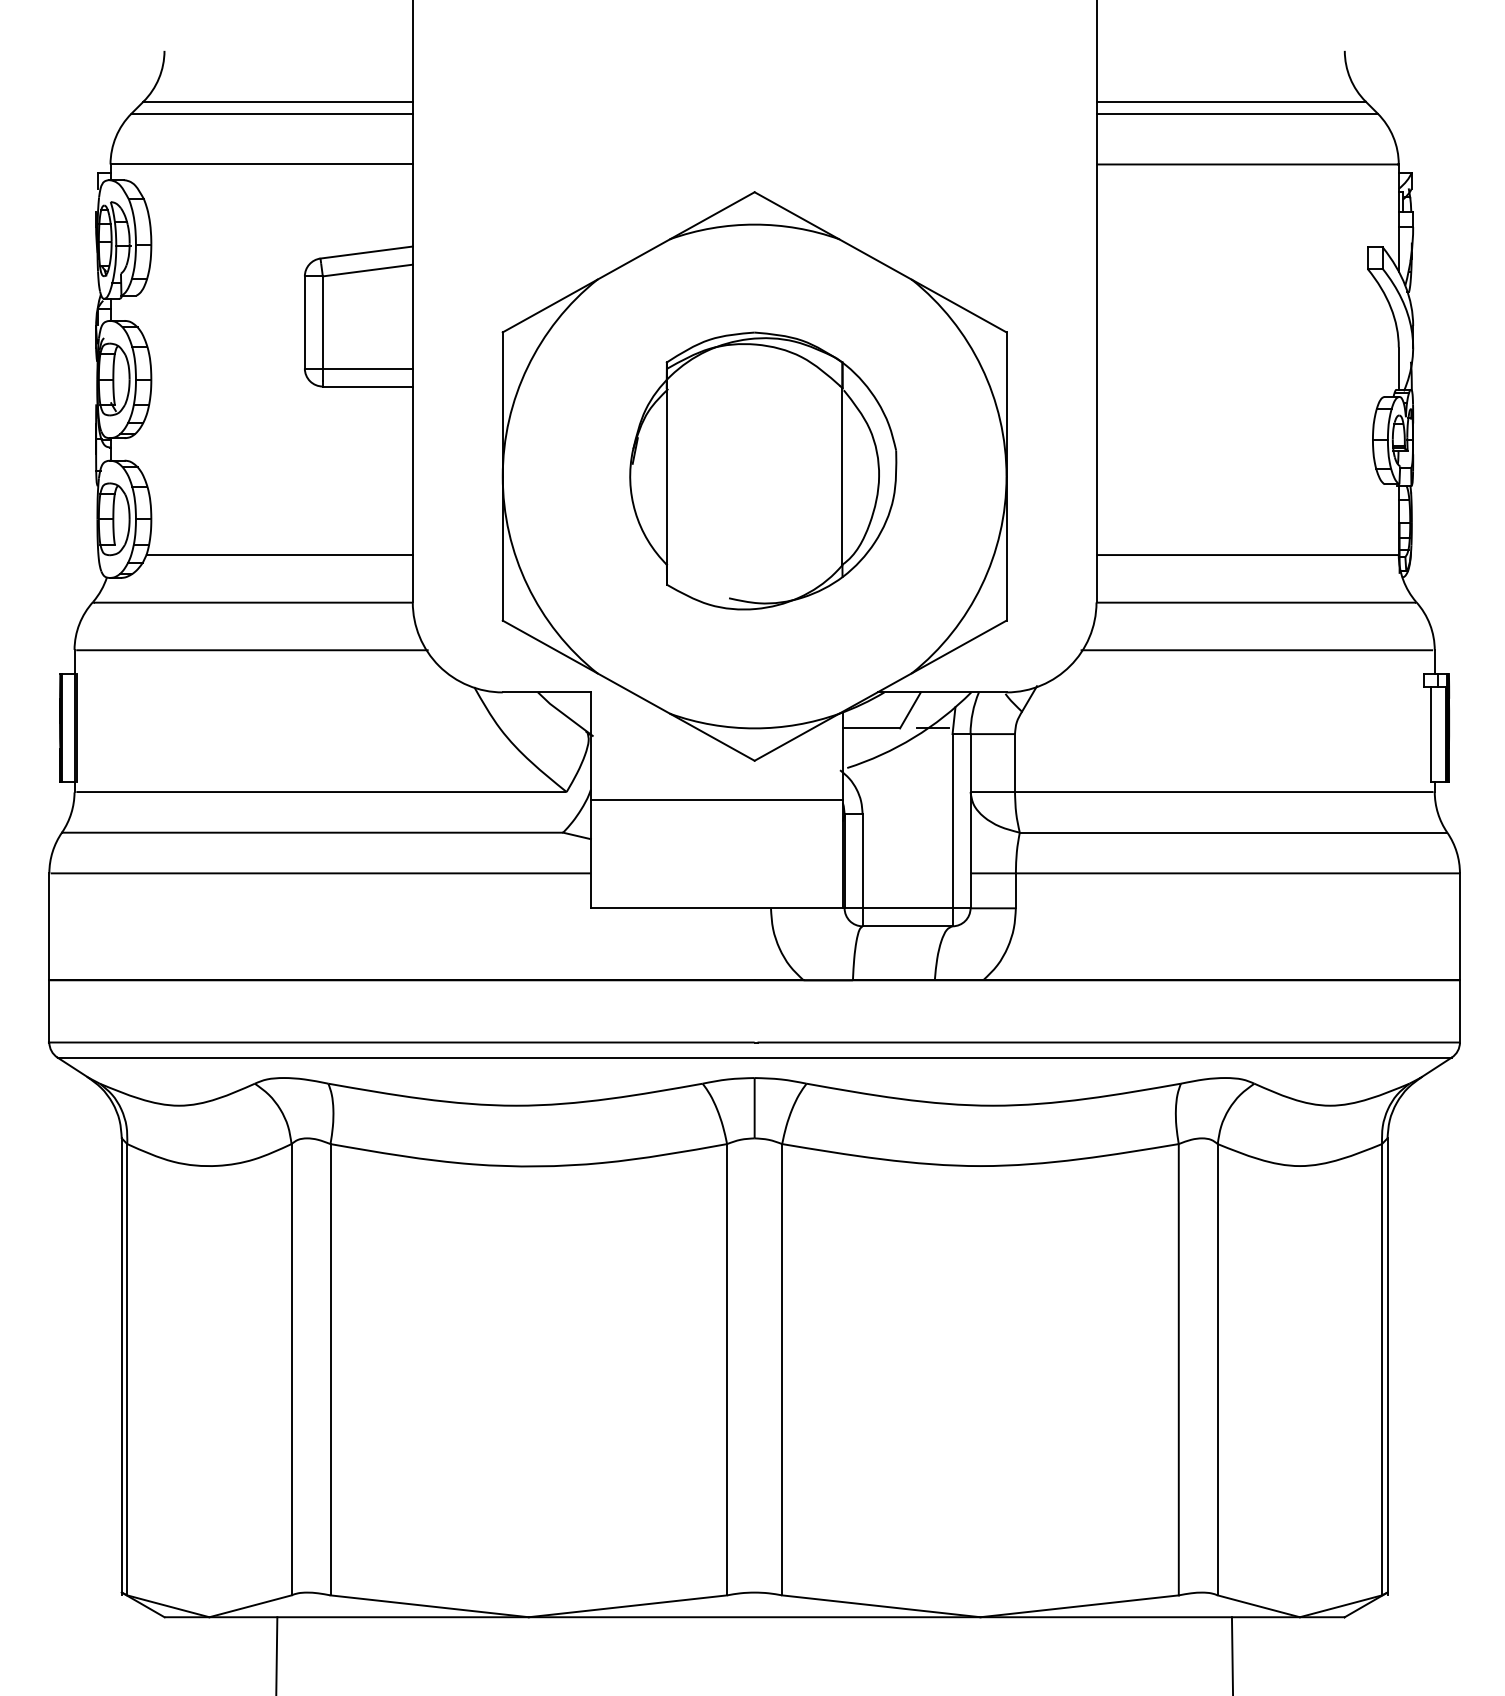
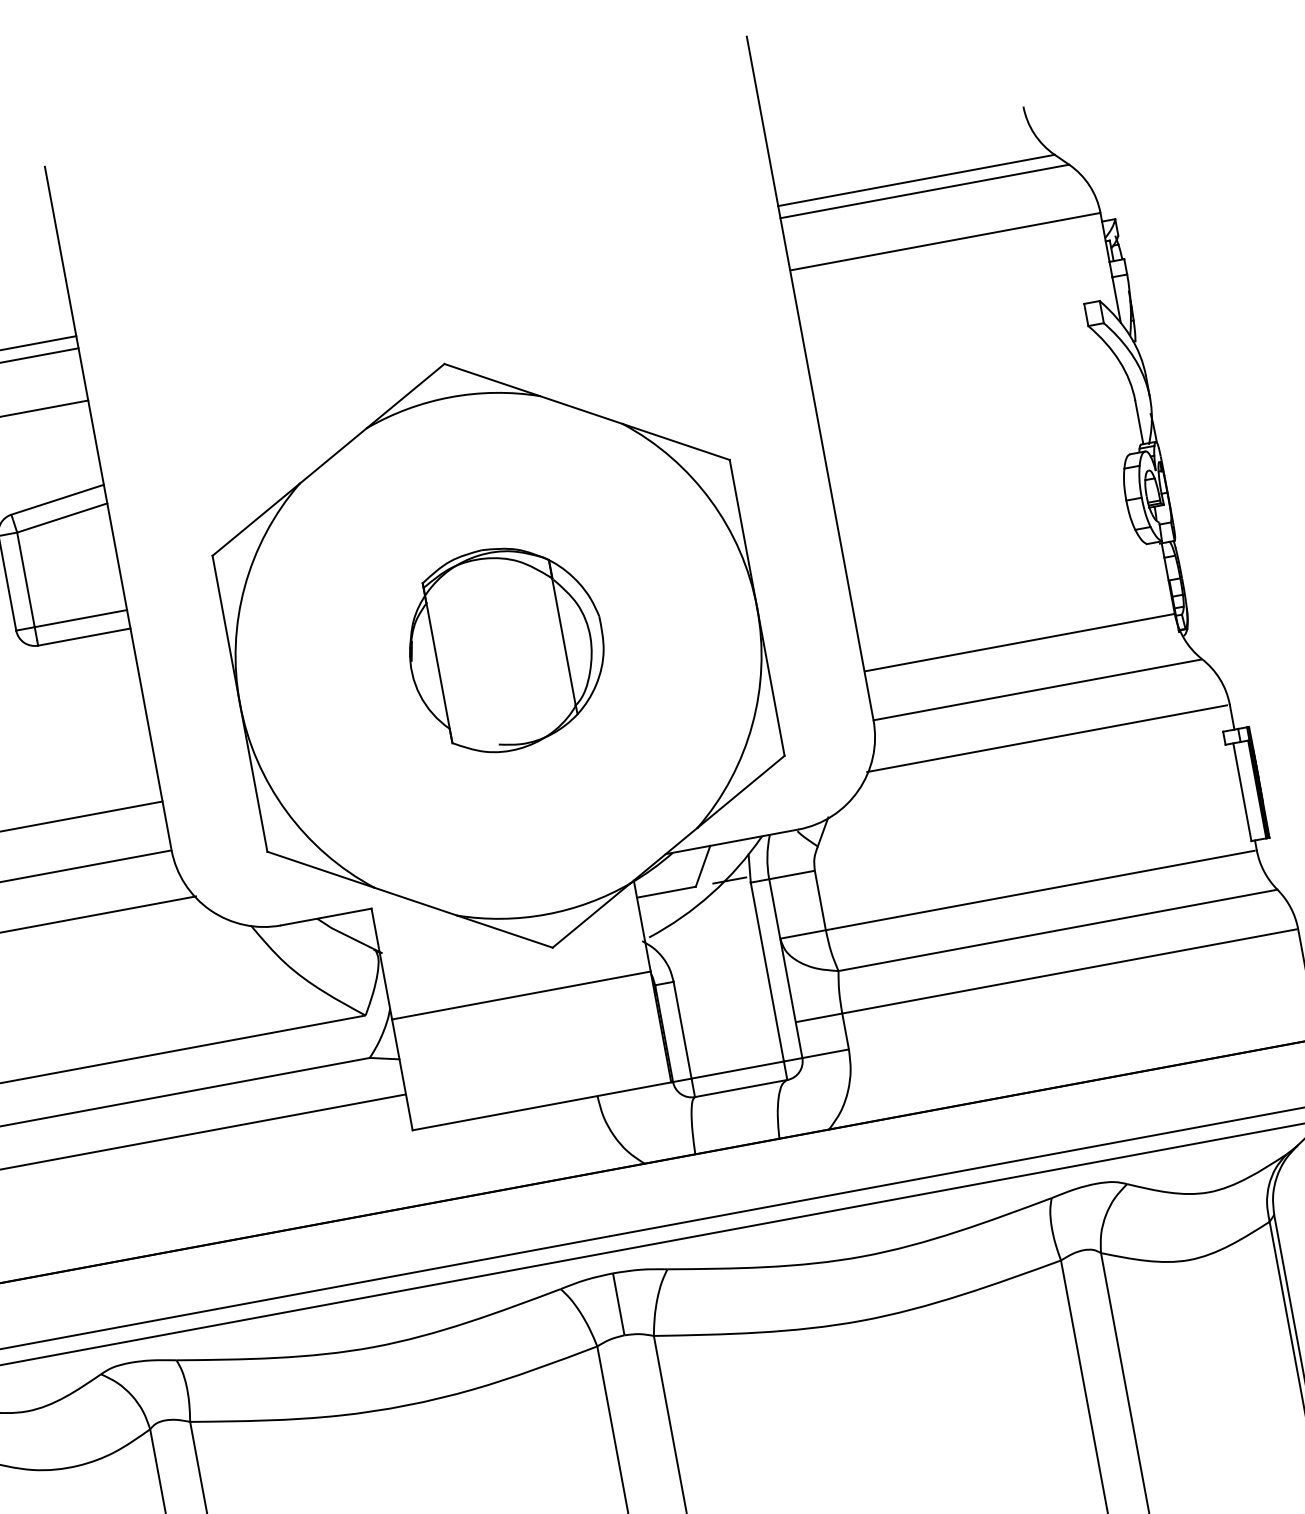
part: (763, 470) -> (506, 647), size x0.7

